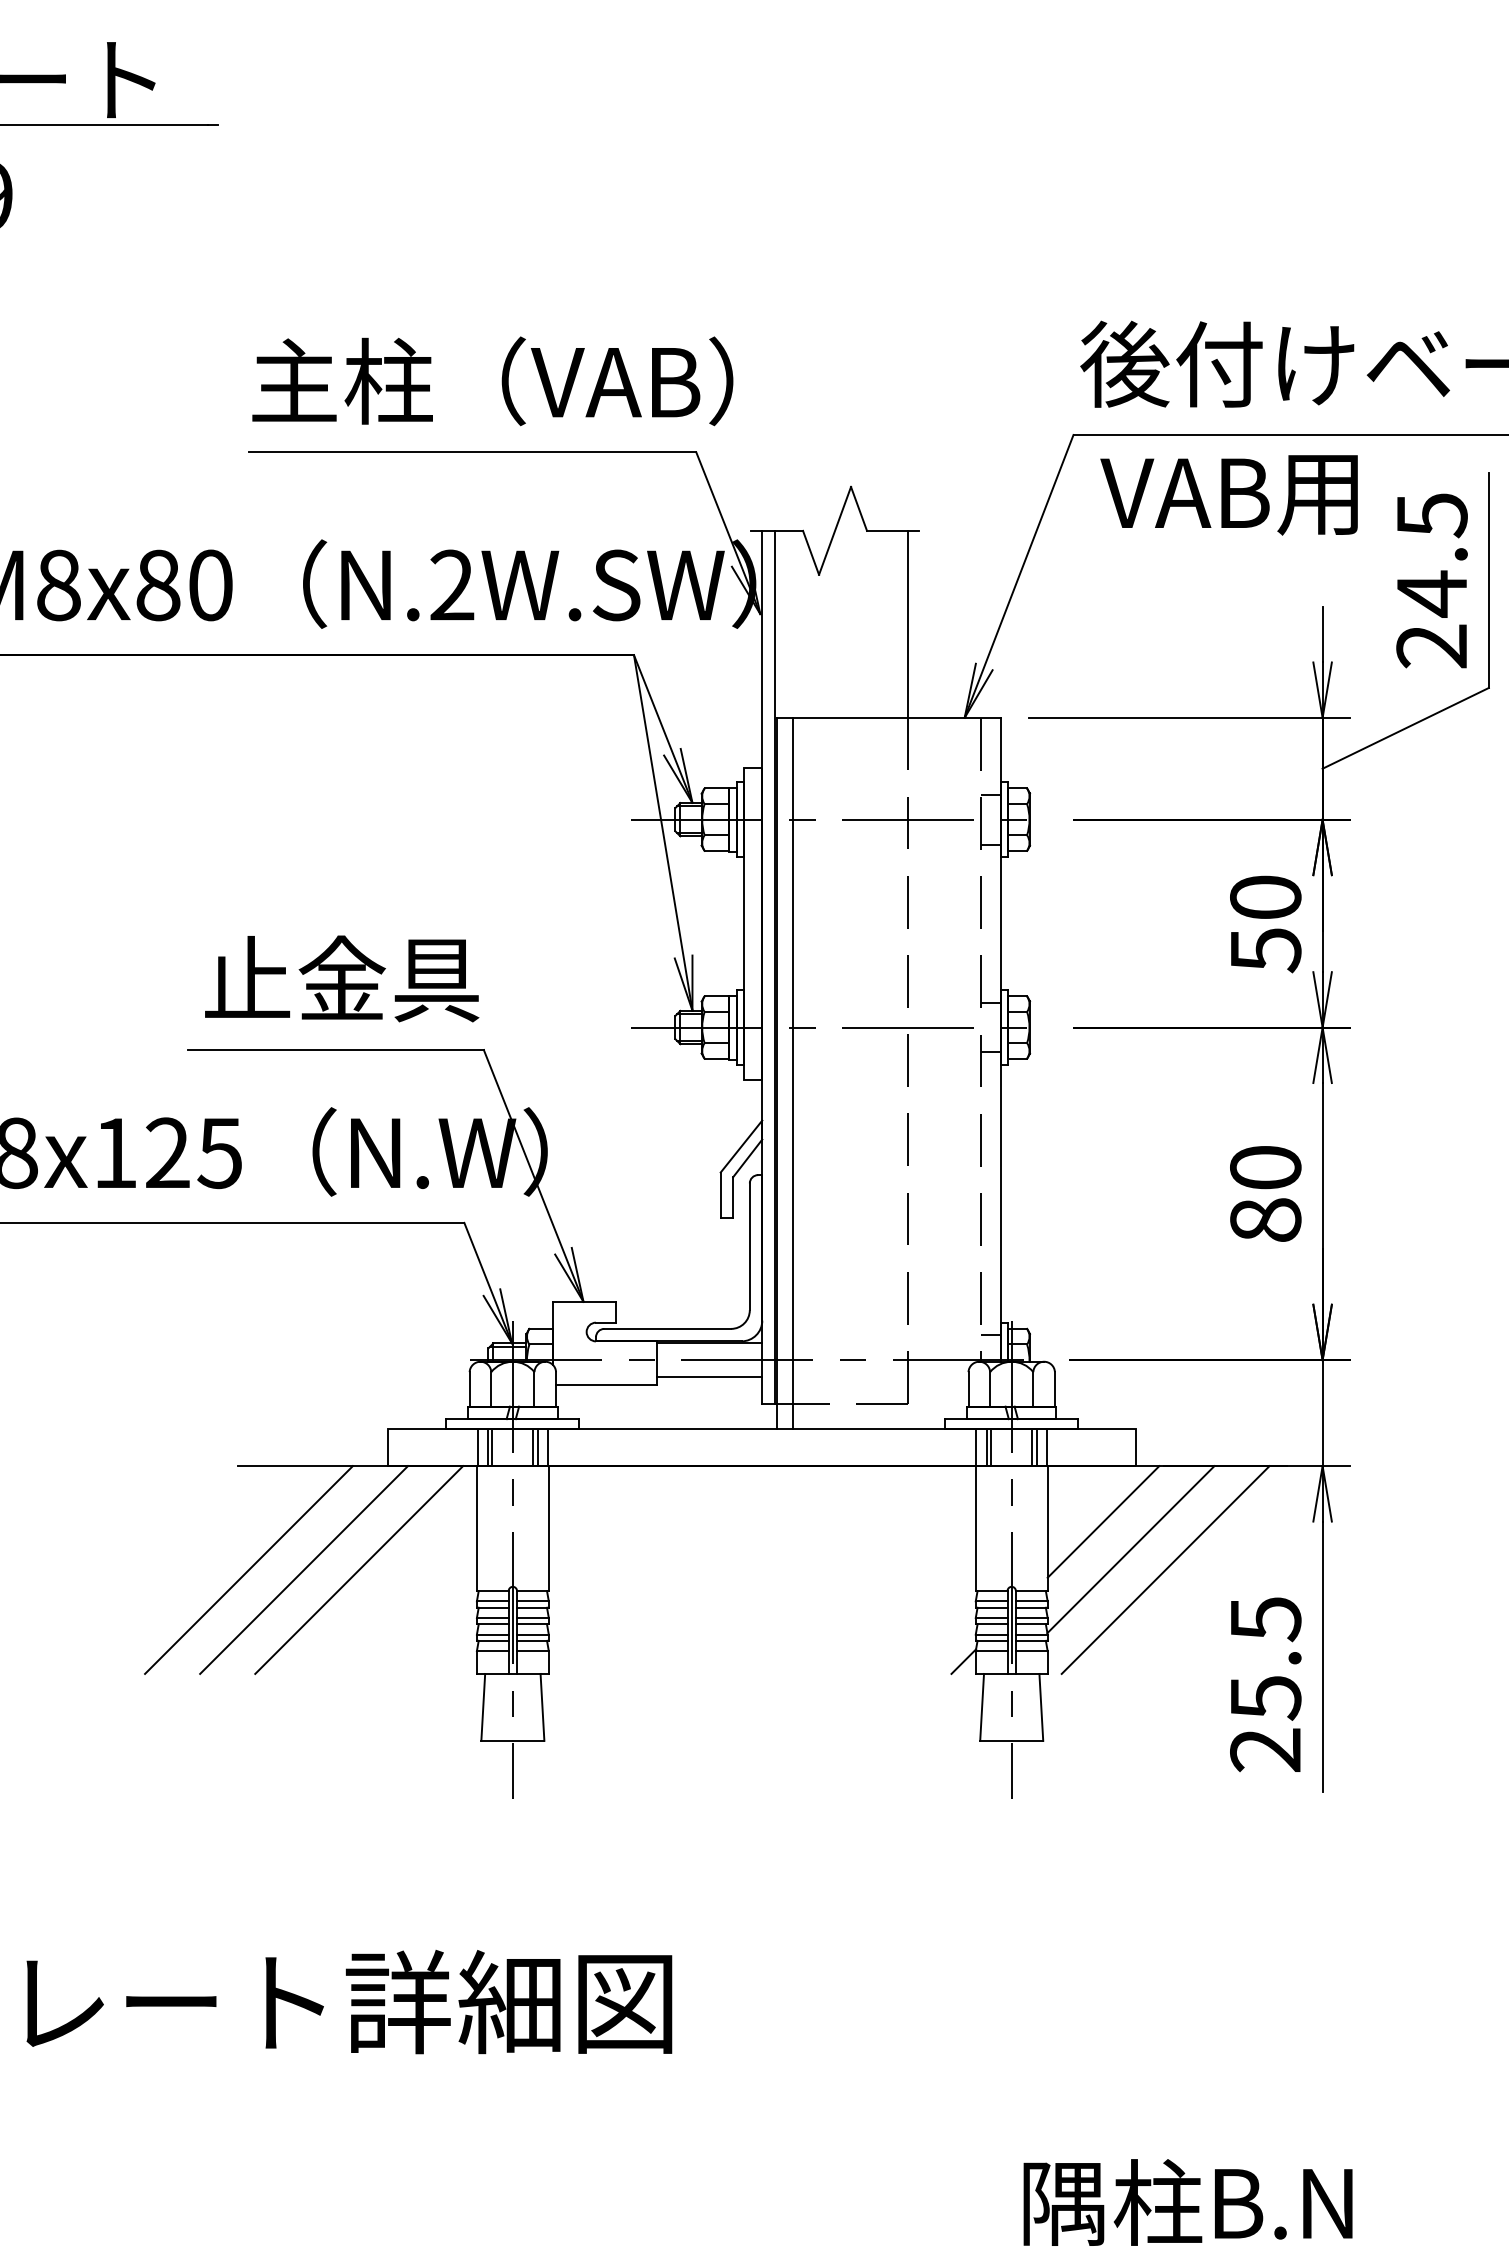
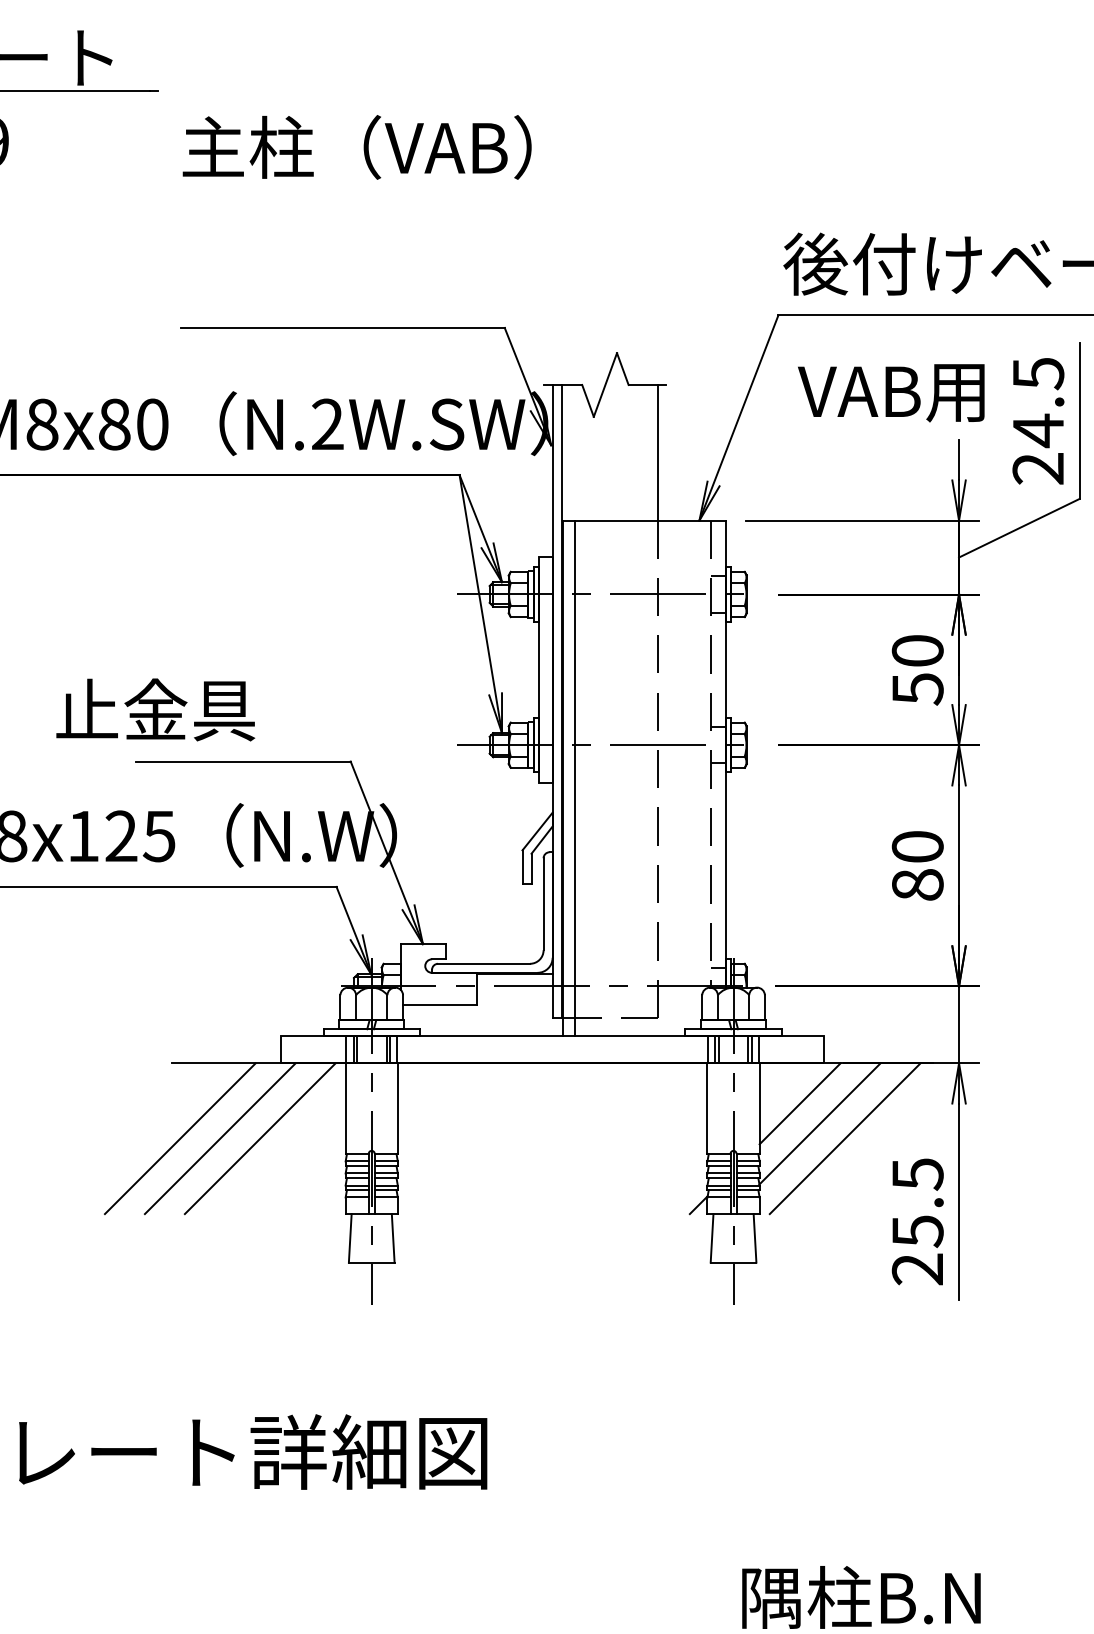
text: (492, 381) -> (356, 147), moved
text: (1228, 495) -> (890, 393), moved
text: (342, 978) -> (156, 709), moved
line: (709, 1376) -> (514, 998), removed

